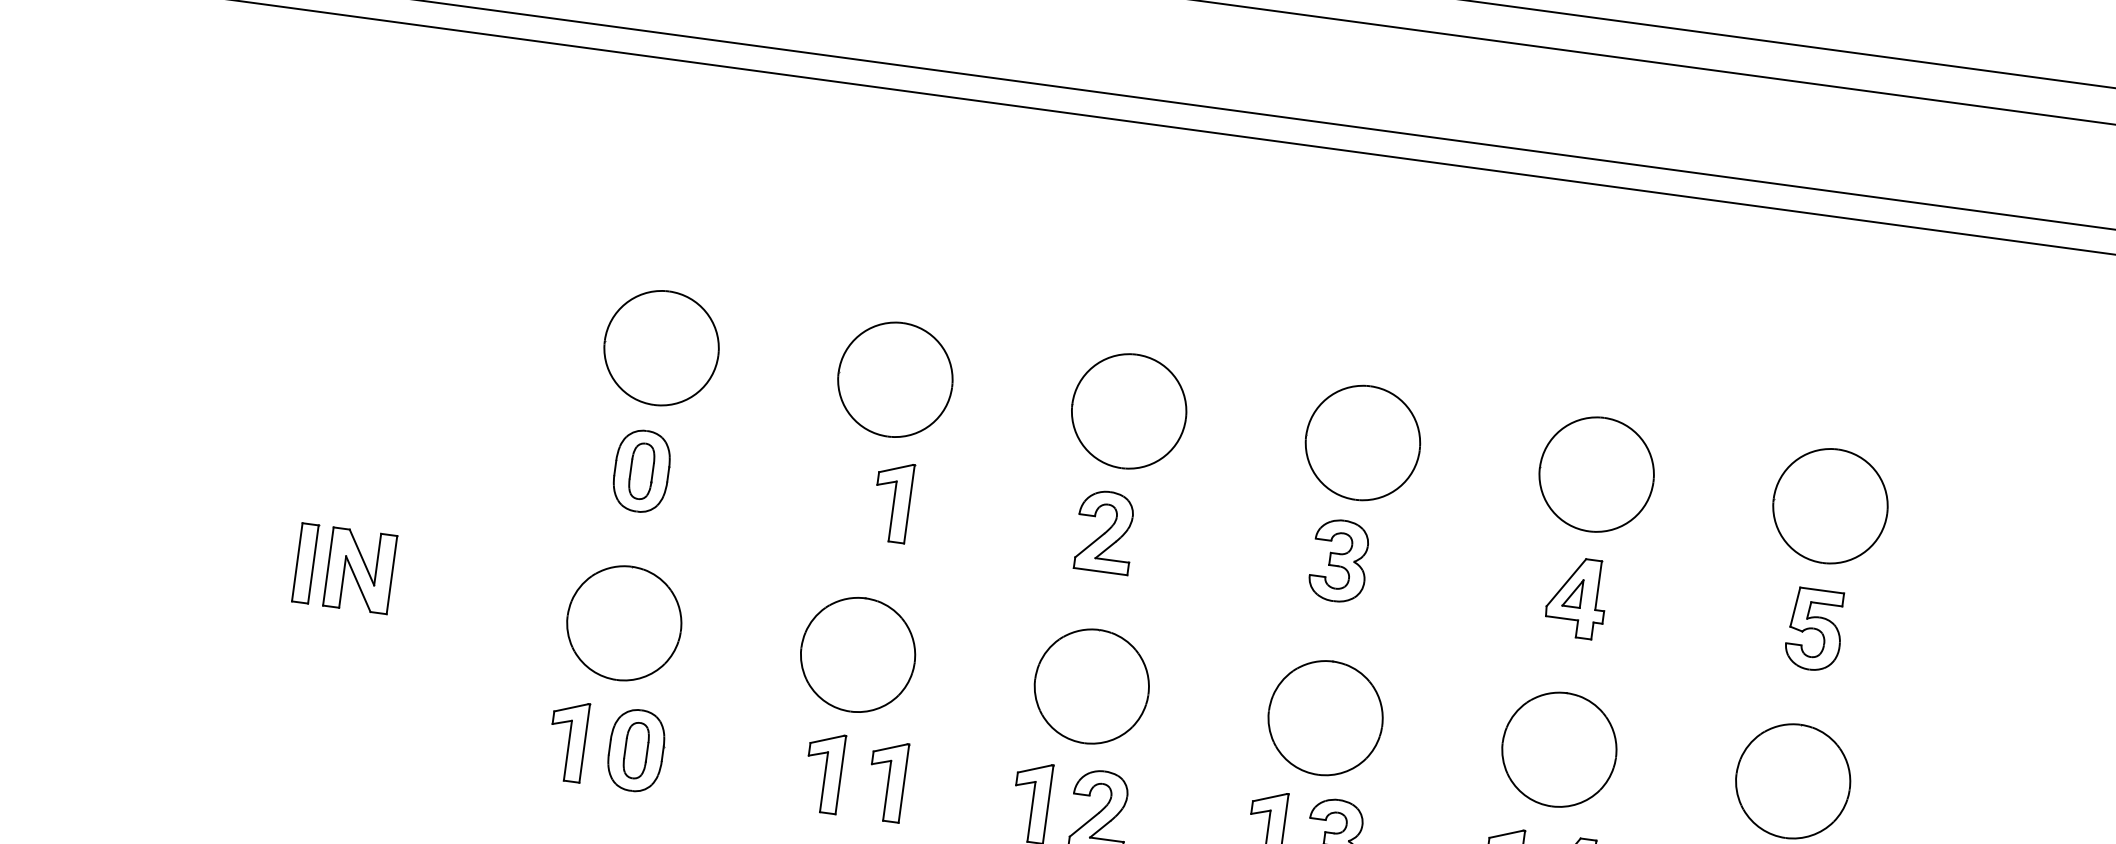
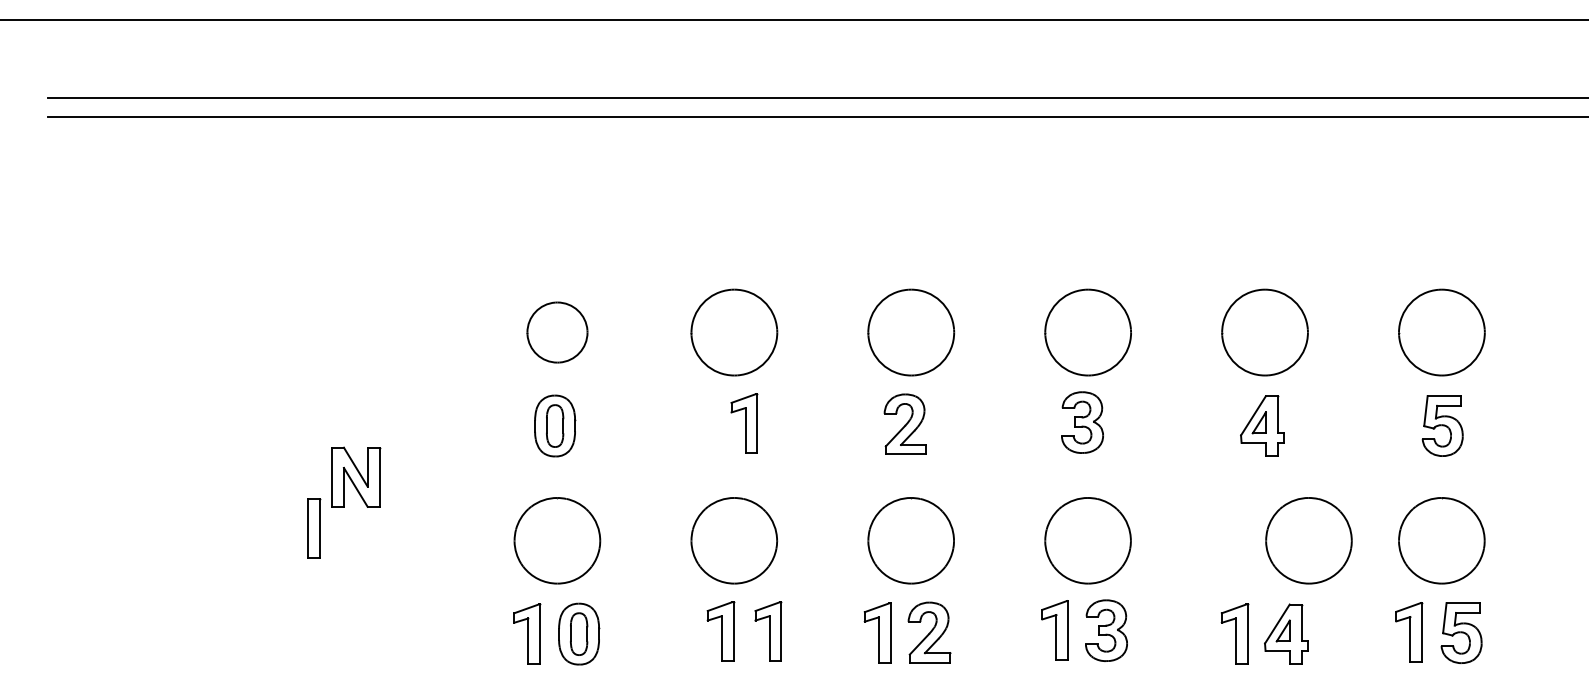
part: (661, 348) -> (557, 332), size x0.7
part: (361, 569) -> (356, 476), moved
part: (1558, 749) -> (1308, 540), moved

